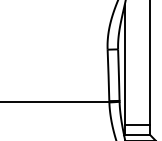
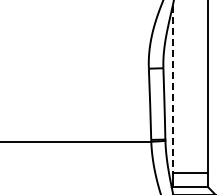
line: (124, 65) -> (172, 90), solid -> dashed

